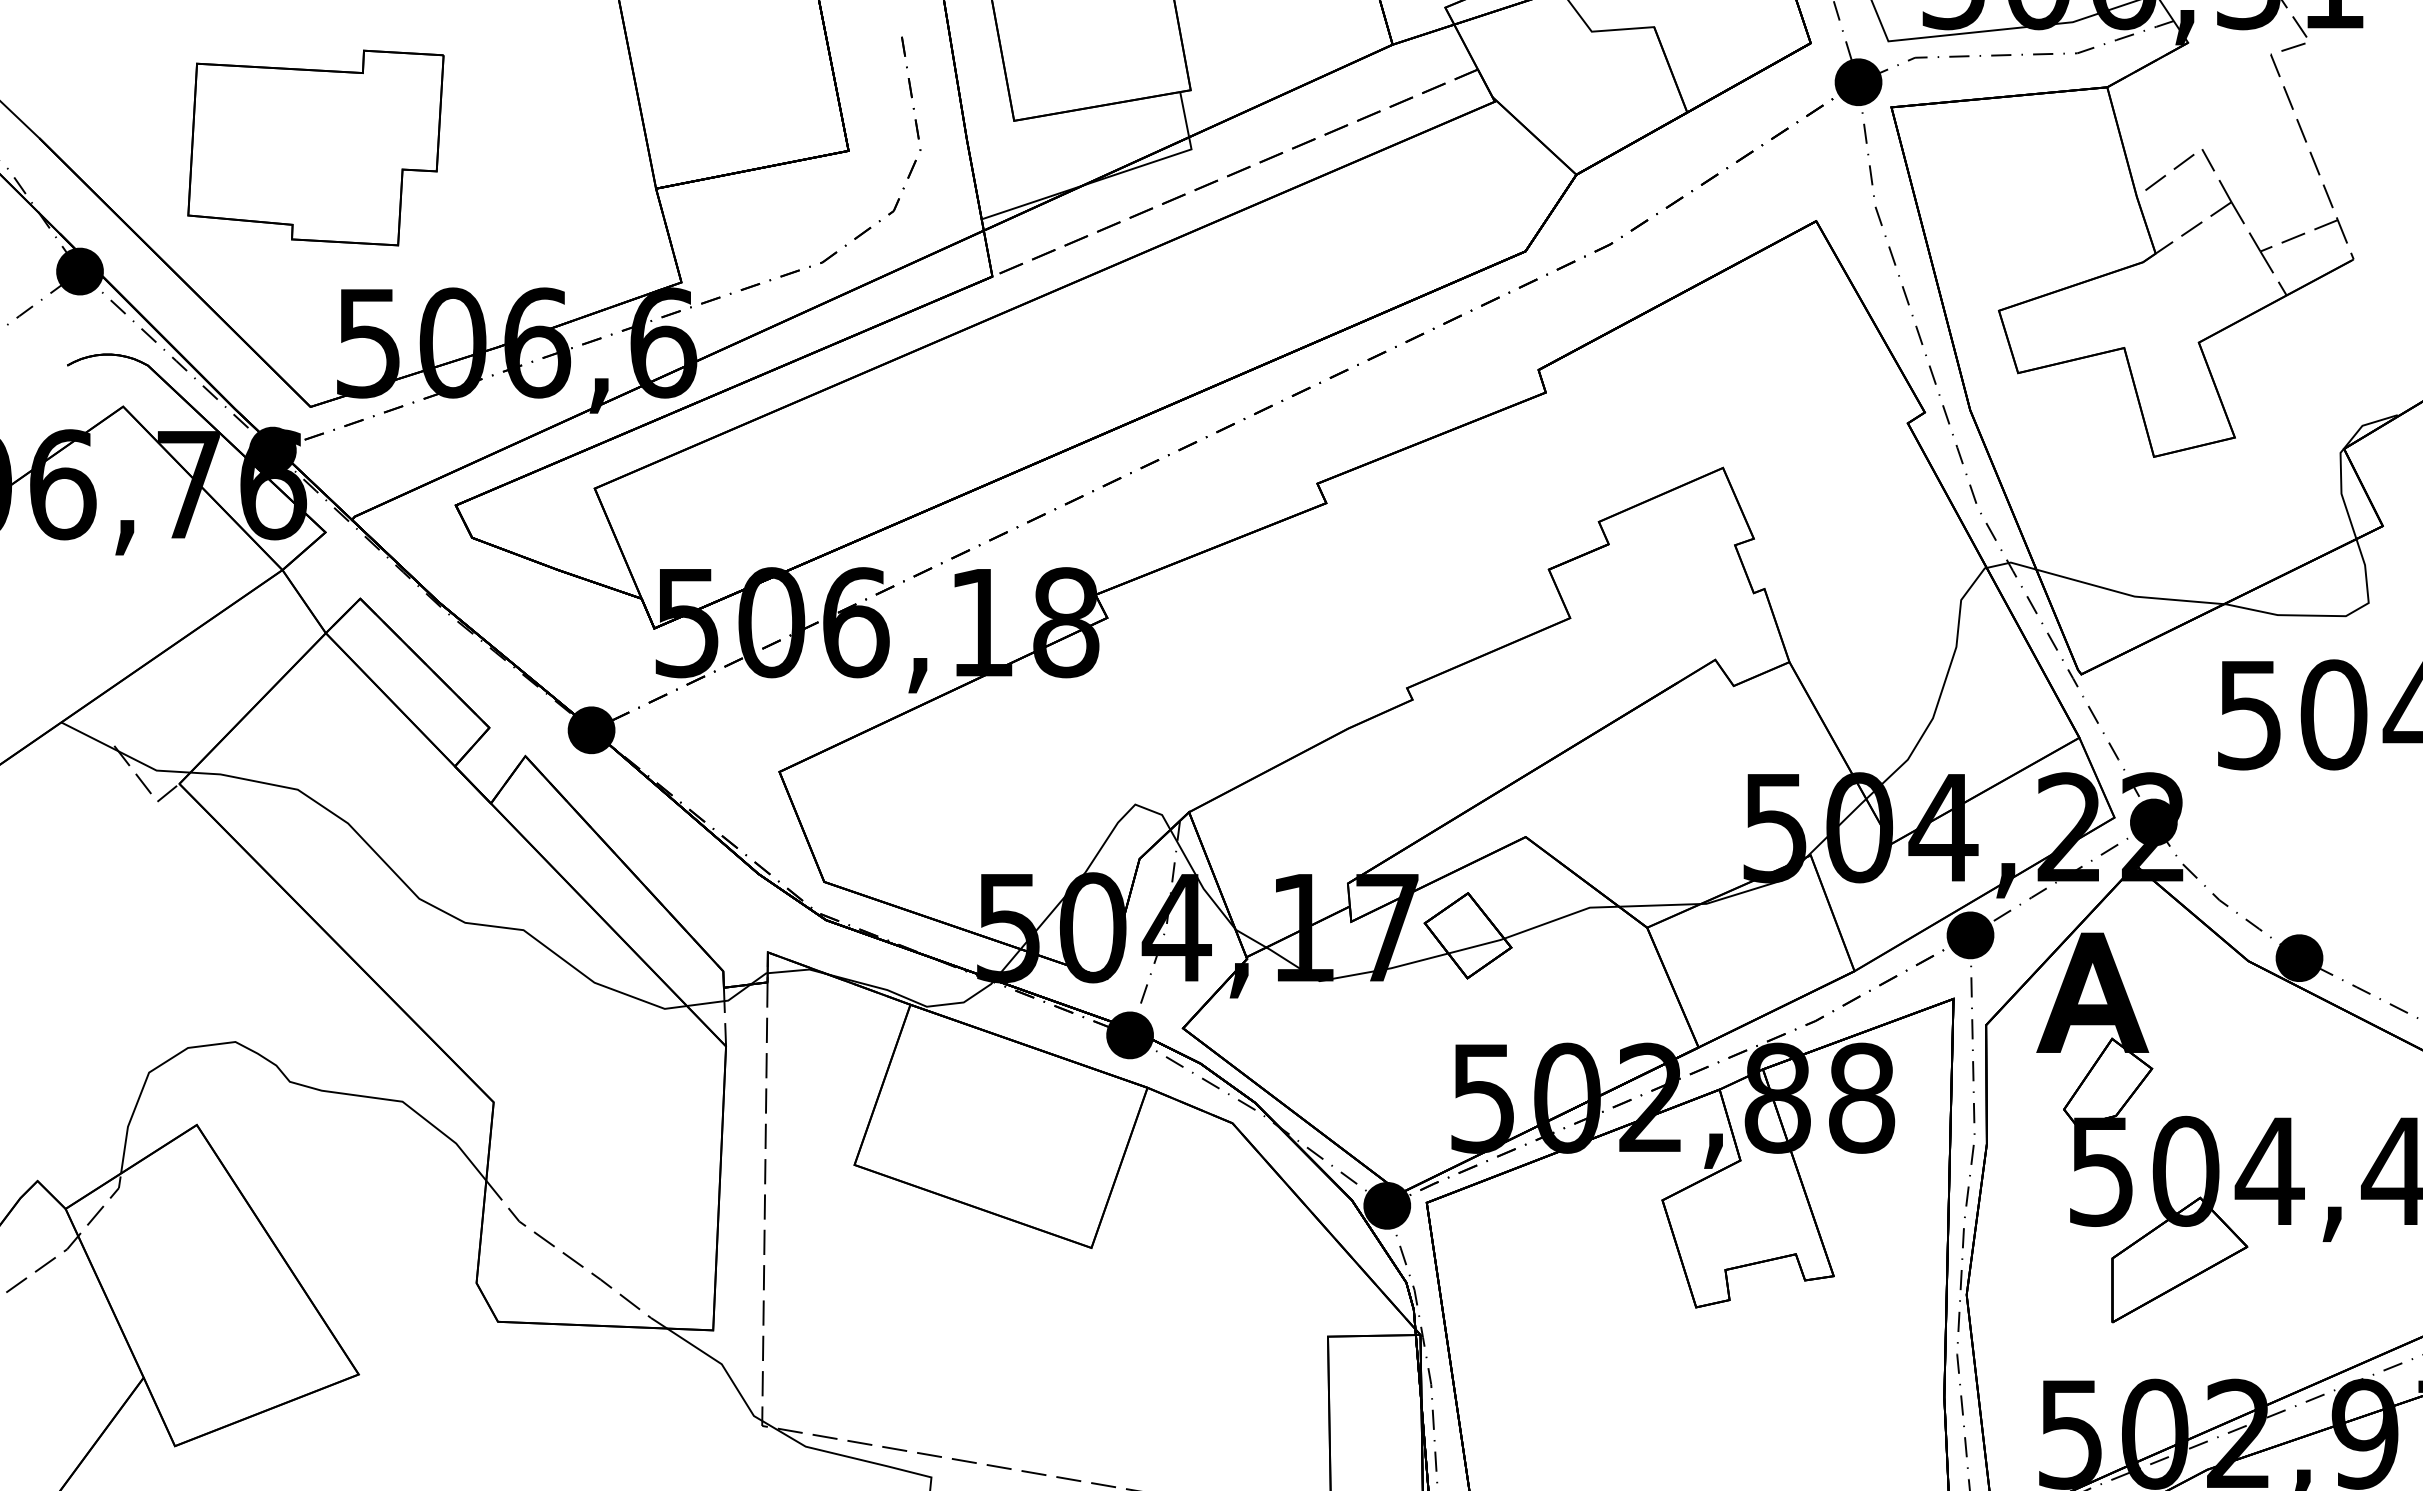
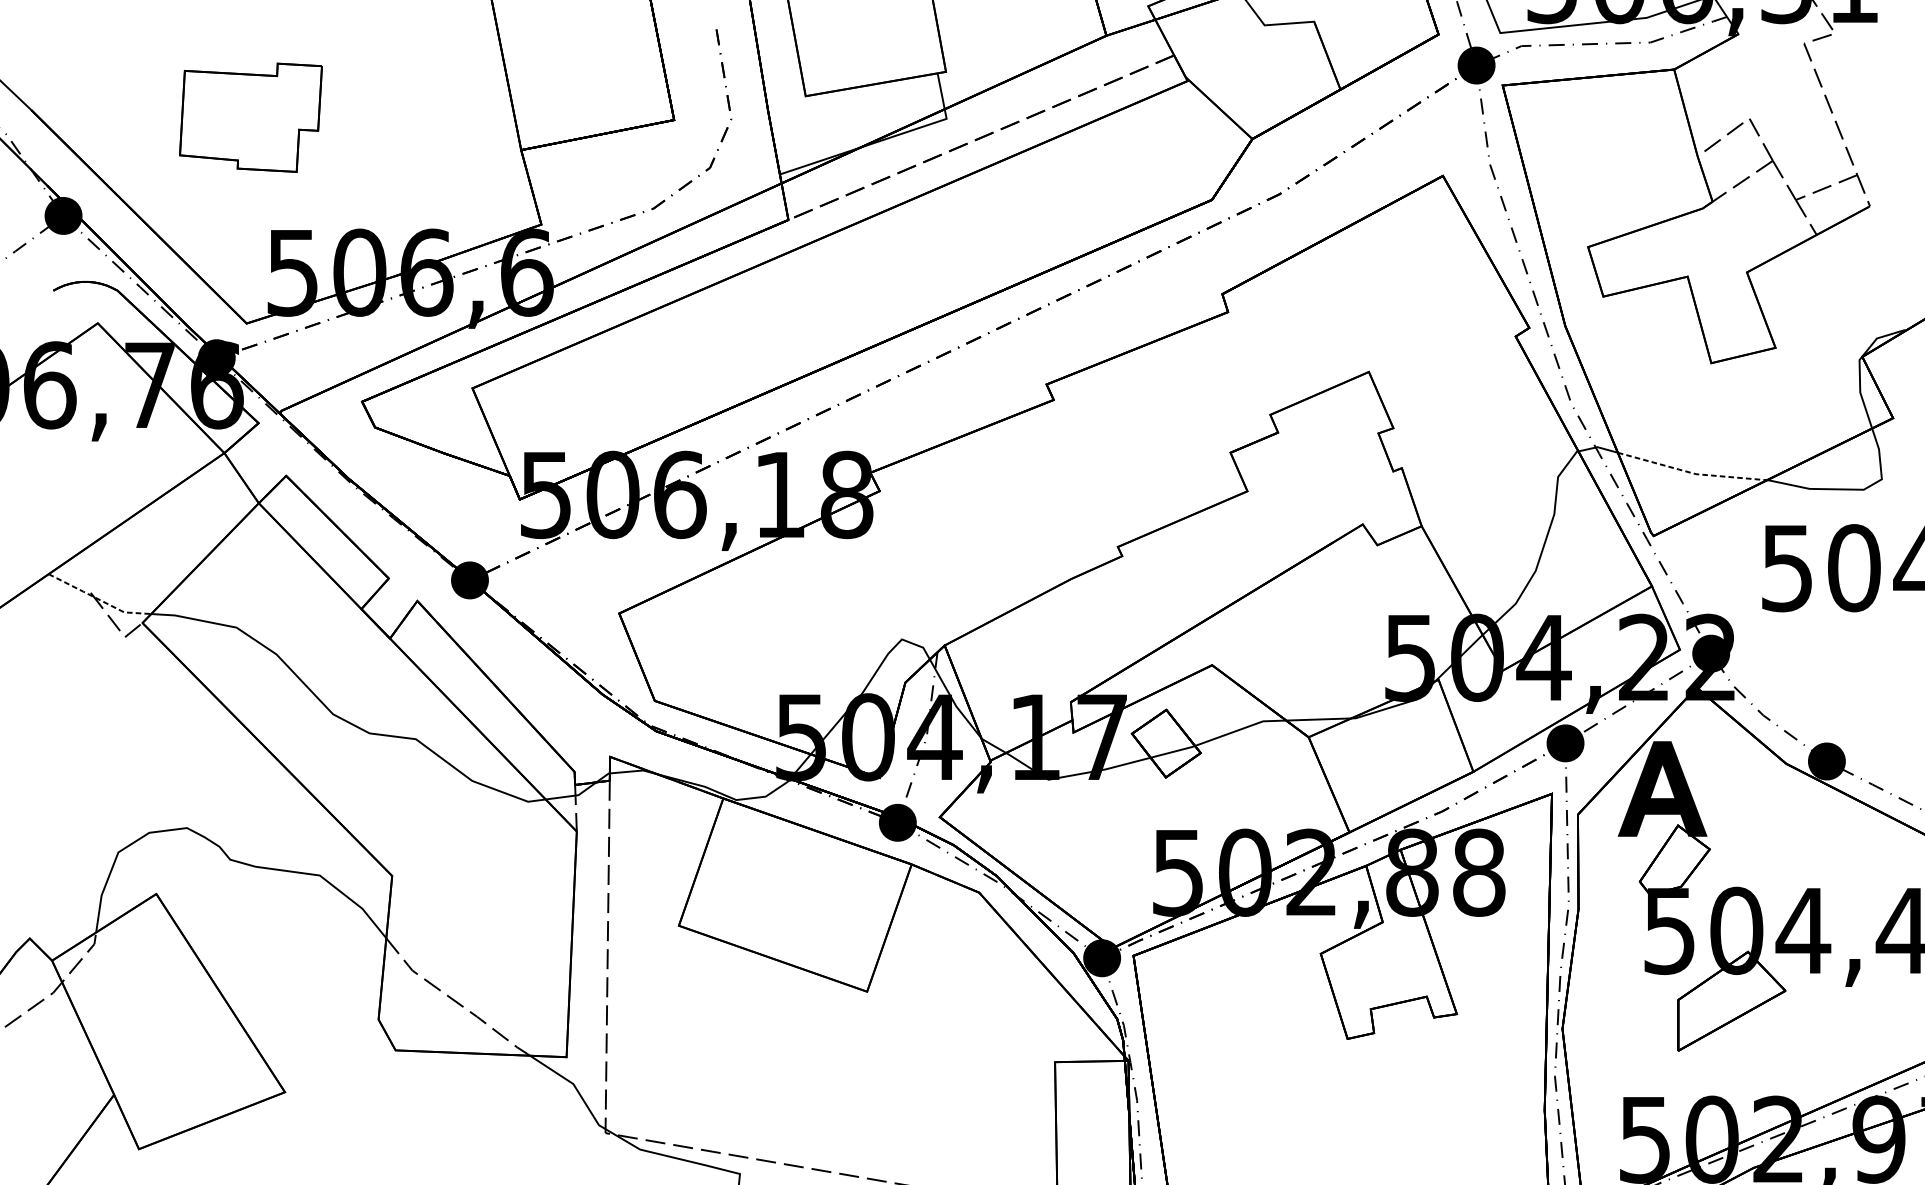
part: (315, 147) -> (250, 117), size x0.7
line: (2129, 595) -> (1691, 473), solid -> dashed
line: (123, 753) -> (98, 598), solid -> dashed

